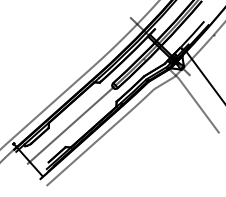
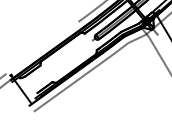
line: (48, 105) -> (42, 47), removed
line: (68, 127) -> (56, 66), removed

